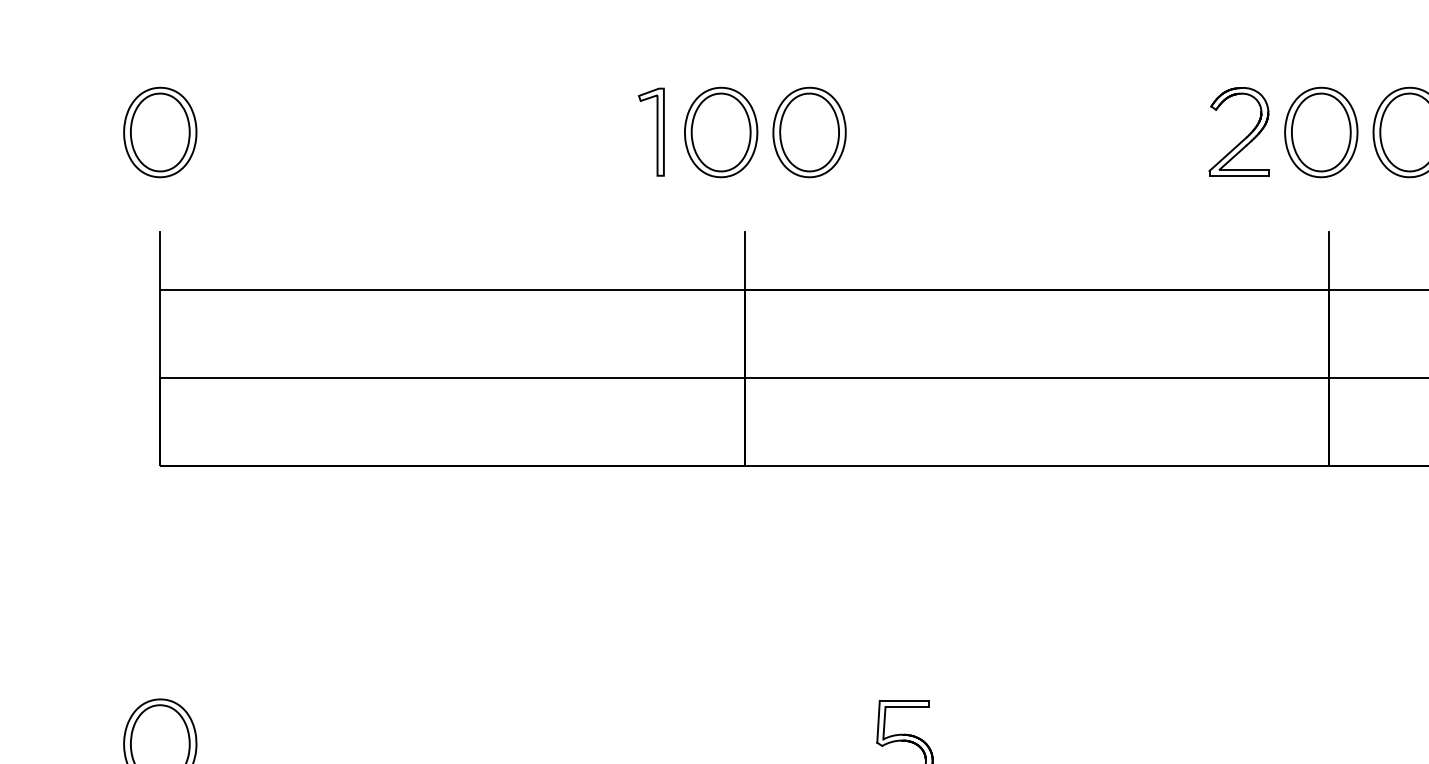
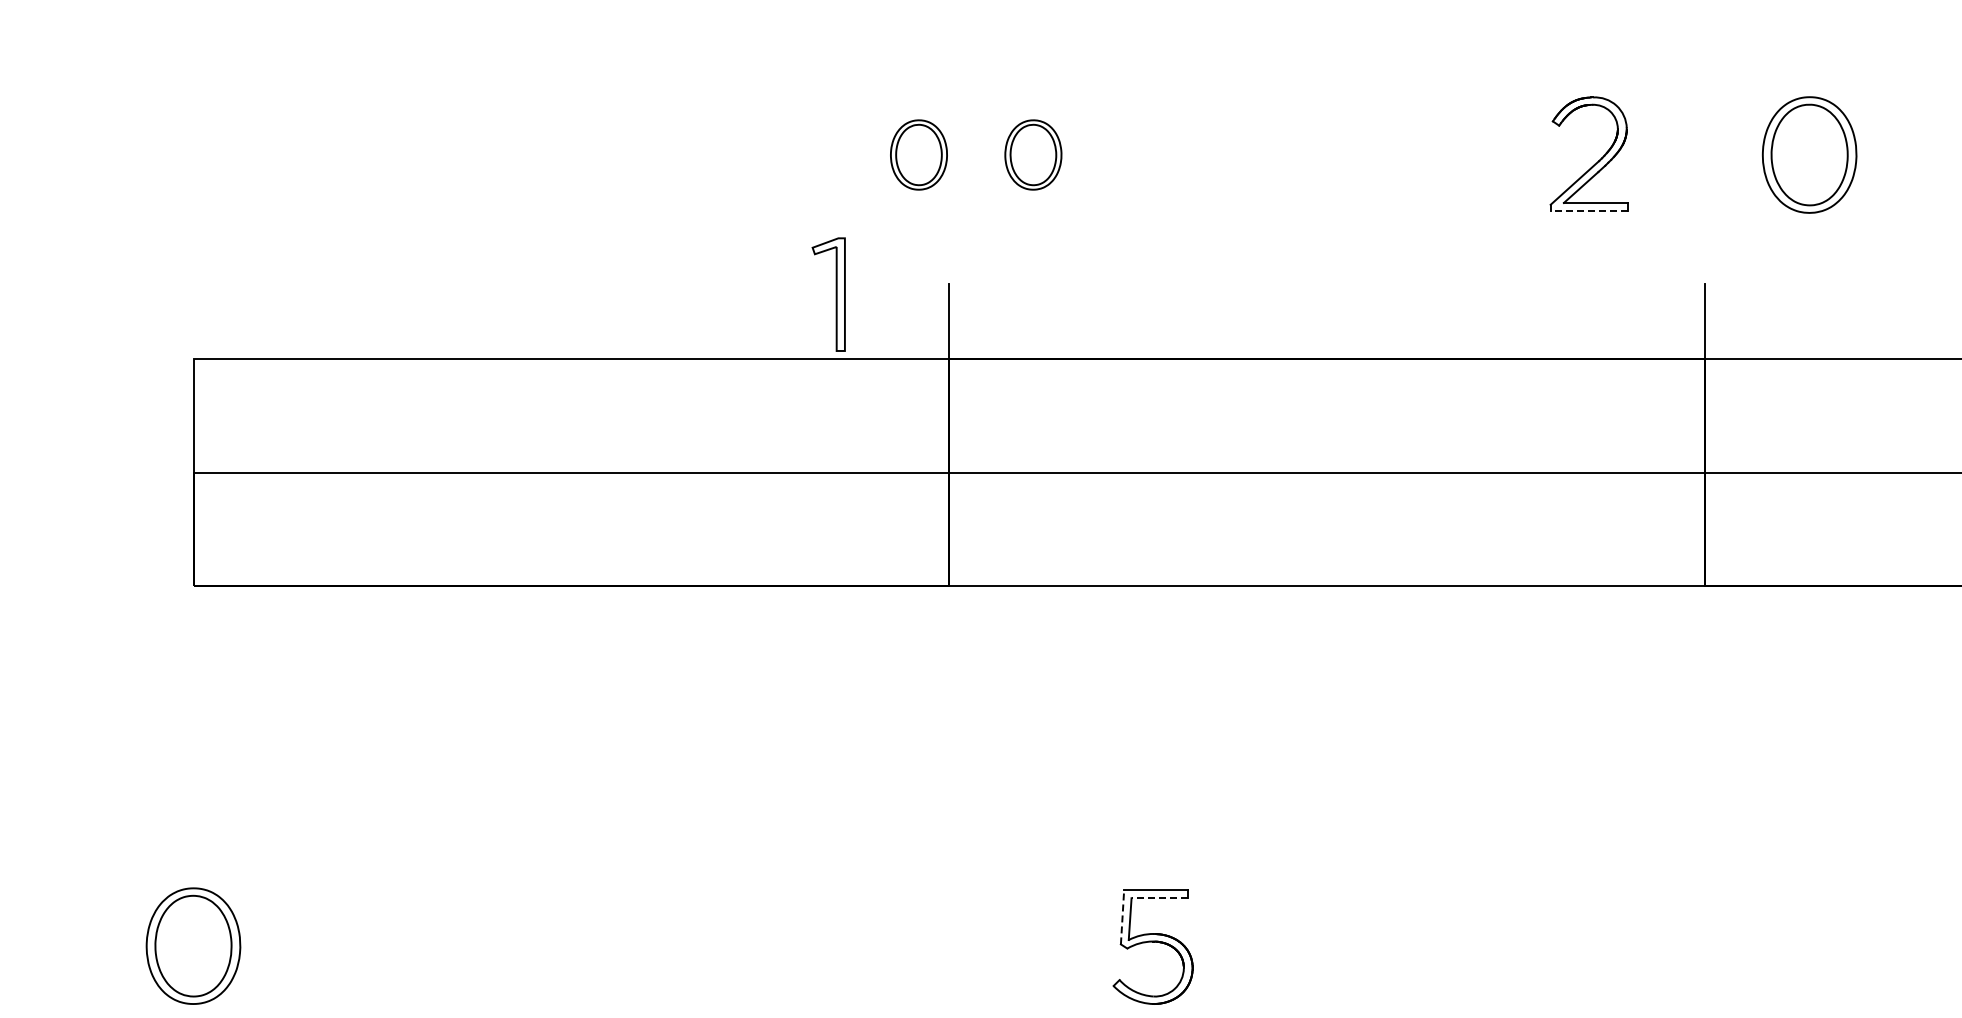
part: (160, 132) -> (193, 154), removed
part: (656, 132) -> (835, 294), moved
part: (720, 132) -> (918, 154), size x0.6
part: (809, 132) -> (1033, 154), size x0.6
part: (1320, 132) -> (1694, 154), removed
line: (1239, 176) -> (1589, 211), solid -> dashed
line: (160, 261) -> (193, 321), removed
line: (907, 707) -> (1159, 898), solid -> dashed
line: (878, 721) -> (1122, 916), solid -> dashed

